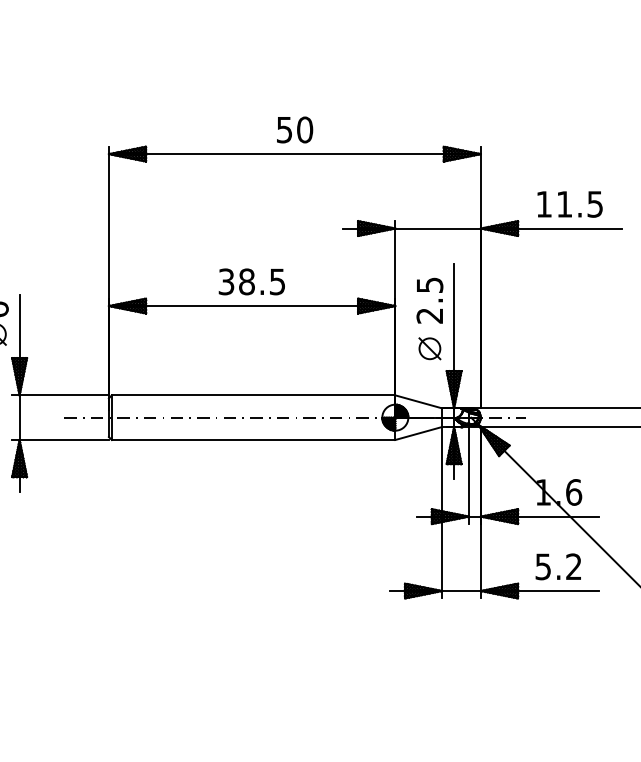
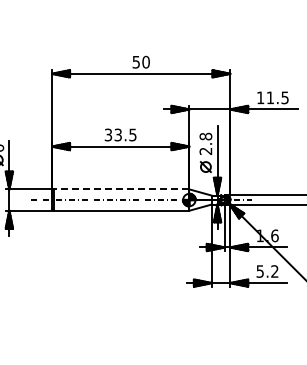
text: (247, 280) -> (118, 134), 38.5 -> 33.5
text: (429, 284) -> (205, 136), 2.5 -> 2.8
line: (253, 395) -> (121, 189), solid -> dashed

